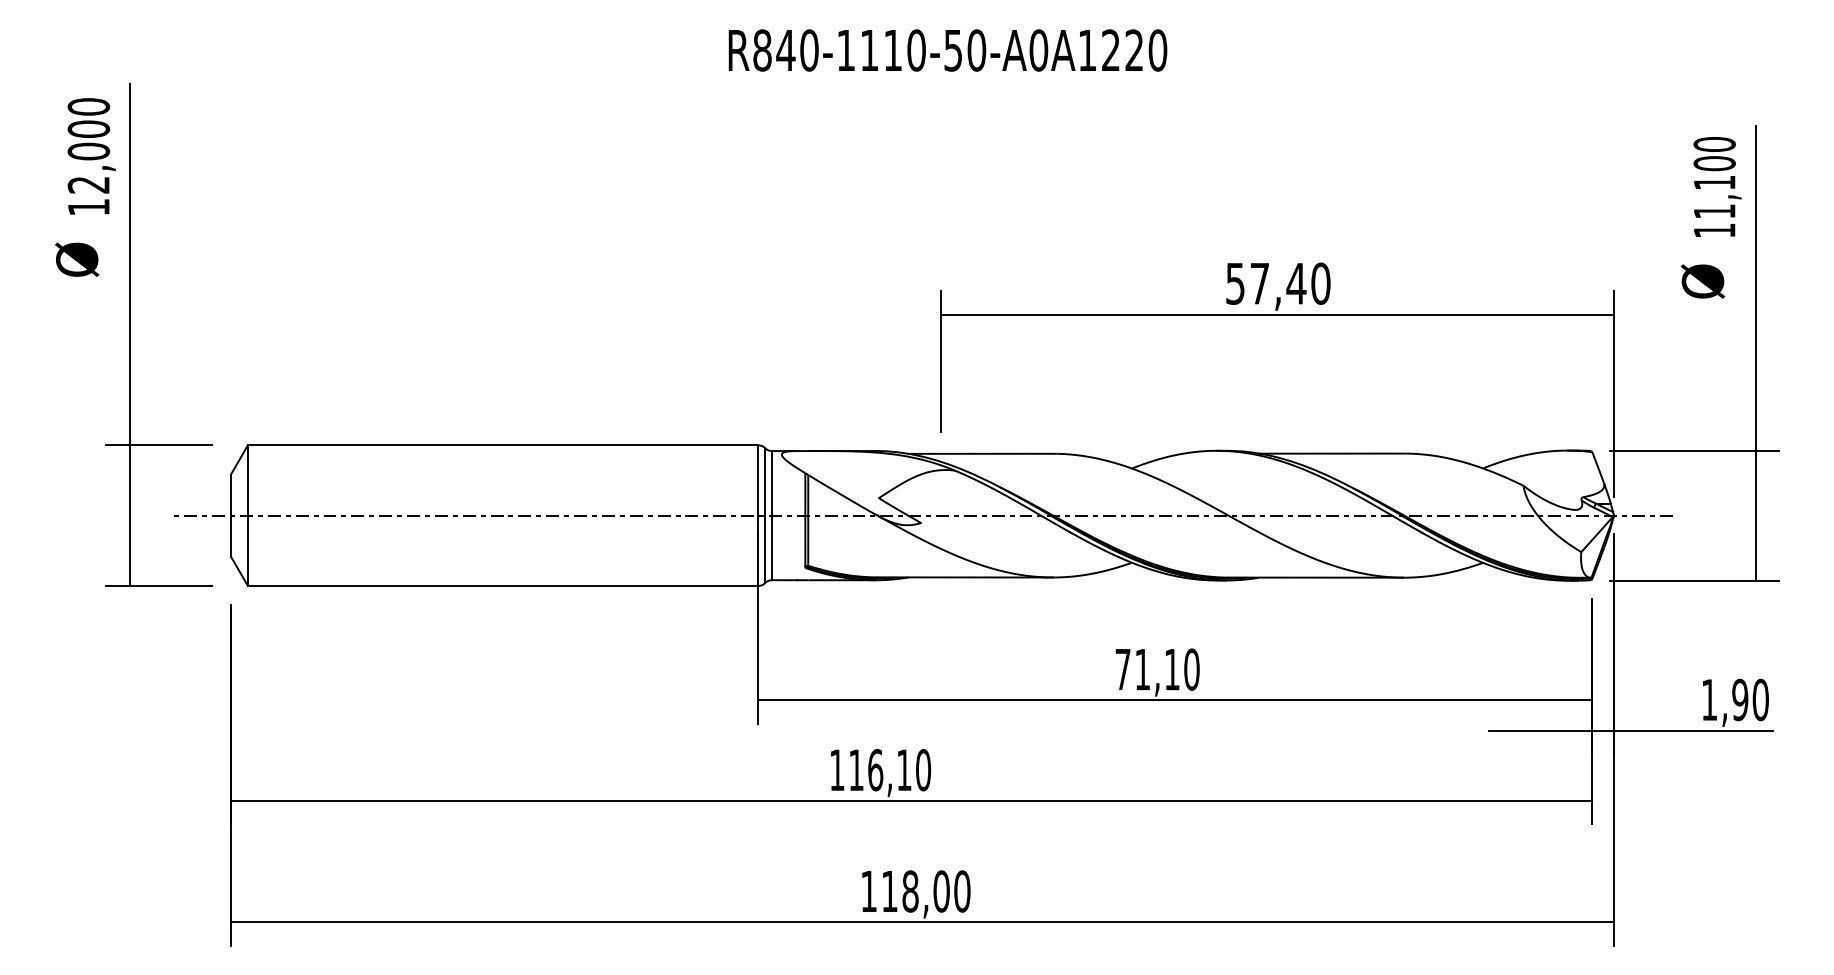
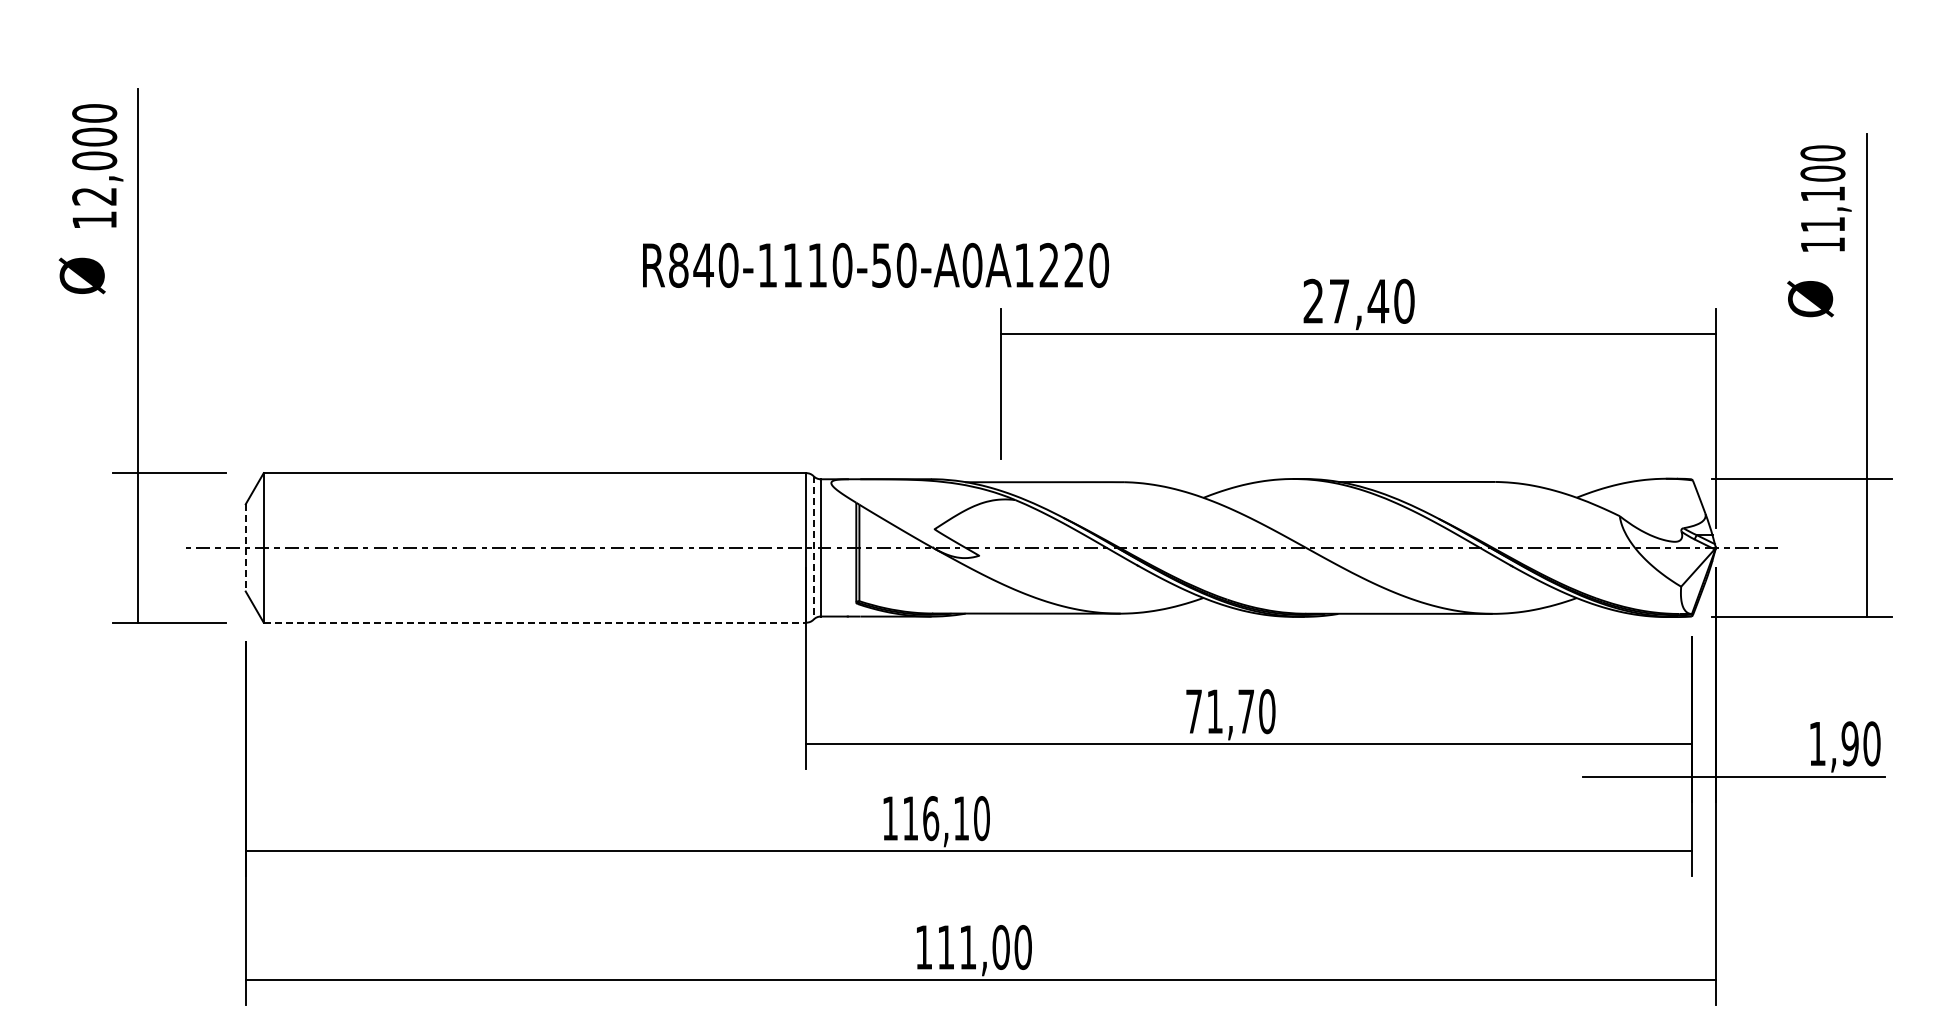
text: (947, 50) -> (875, 265), moved
text: (1234, 282) -> (1312, 300), 57,40 -> 27,40
line: (230, 515) -> (245, 547), solid -> dashed
line: (765, 515) -> (813, 547), solid -> dashed
line: (503, 585) -> (535, 622), solid -> dashed
text: (1171, 669) -> (1245, 711), 71,10 -> 71,70
text: (909, 891) -> (967, 947), 118,00 -> 111,00

